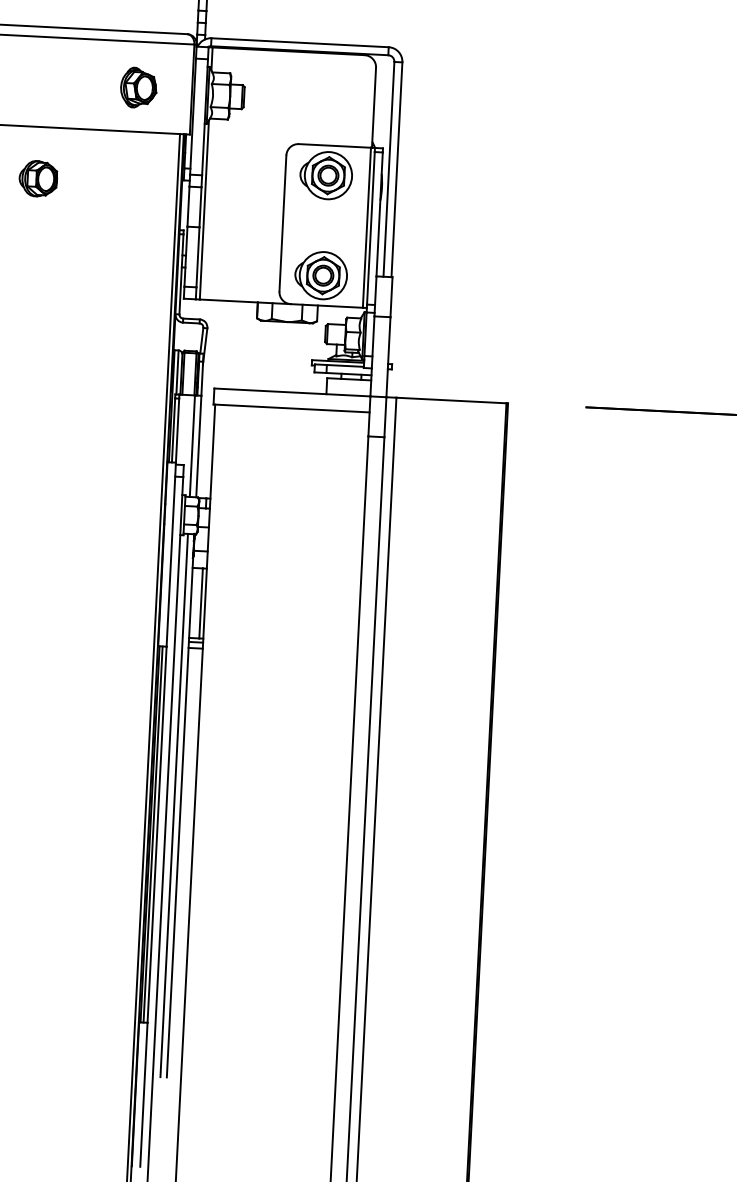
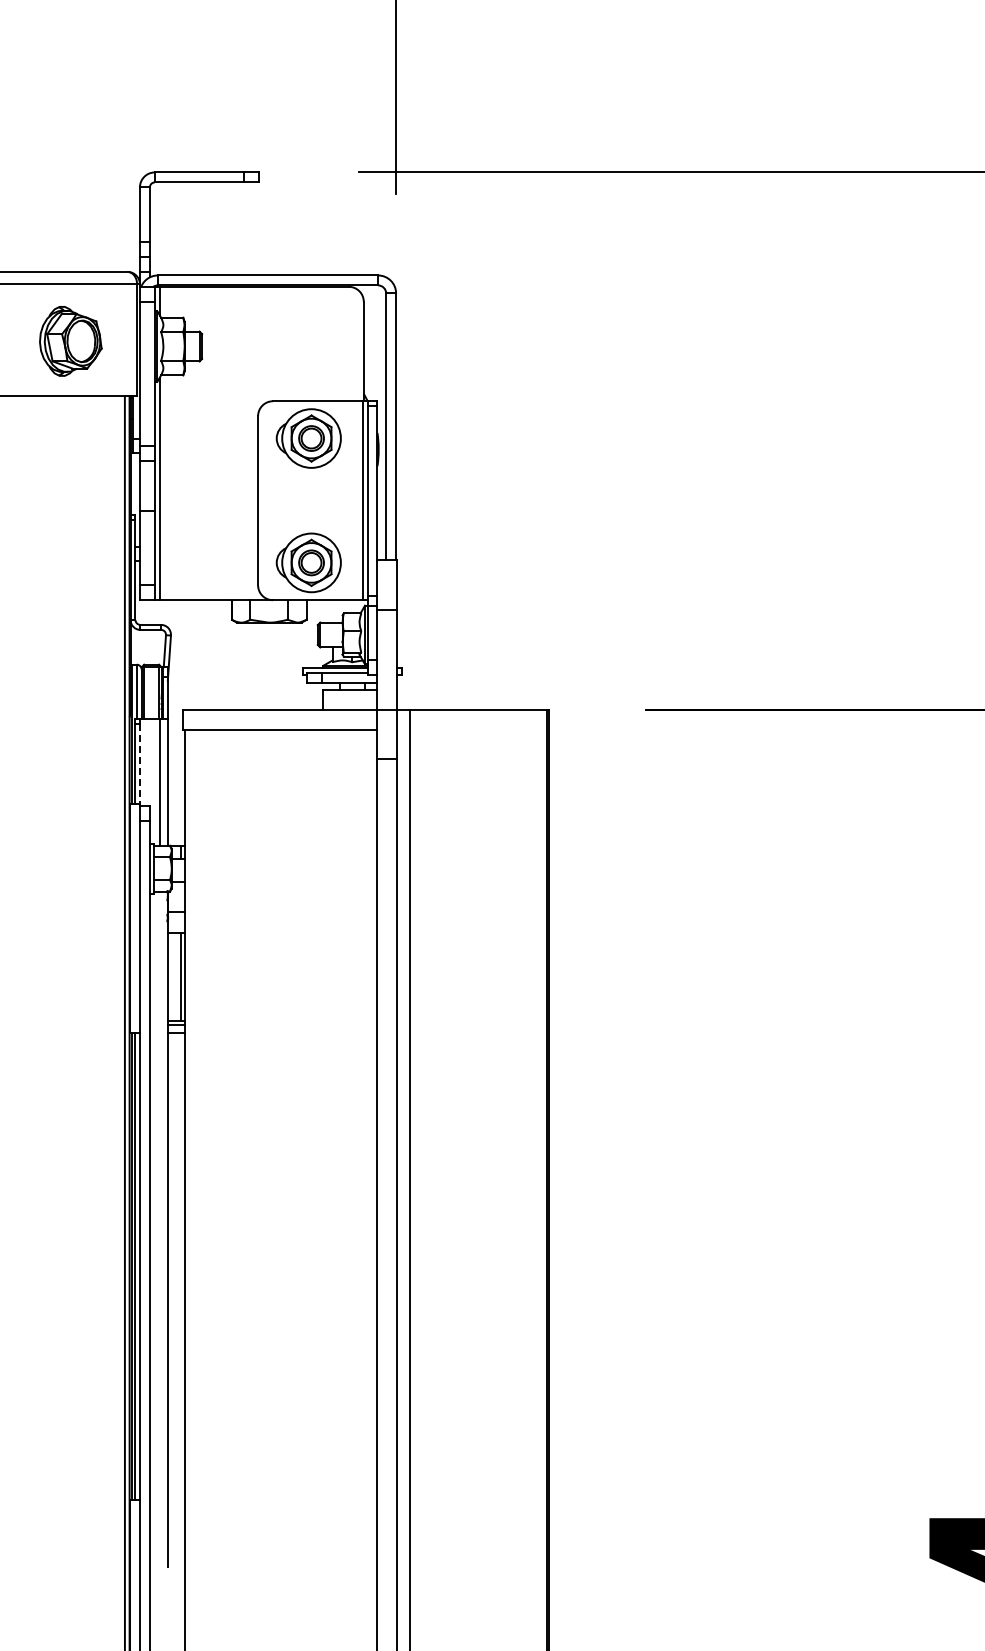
part: (138, 87) -> (70, 341), size x1.4
line: (177, 430) -> (140, 764), solid -> dashed
line: (173, 804) -> (159, 1228), removed

